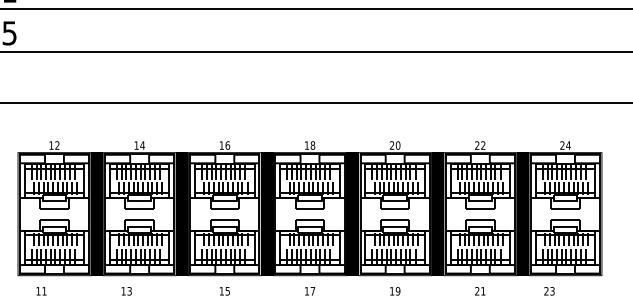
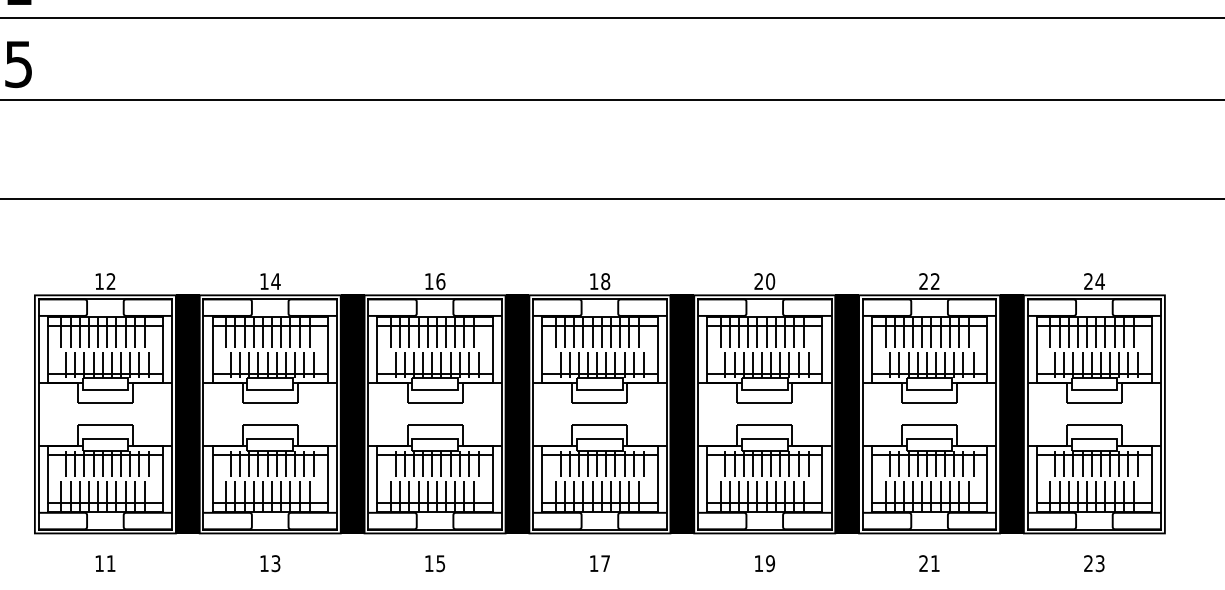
text: (41, 291) -> (105, 564), moved
text: (126, 291) -> (269, 564), moved
text: (549, 291) -> (1094, 564), moved

